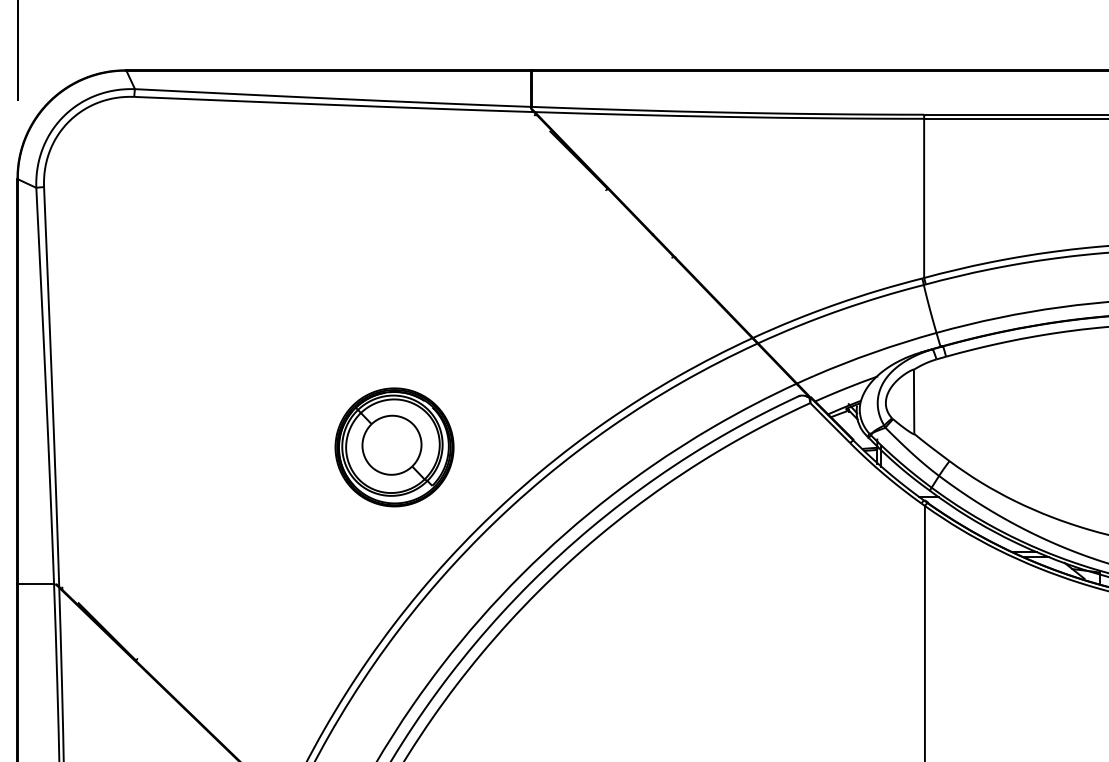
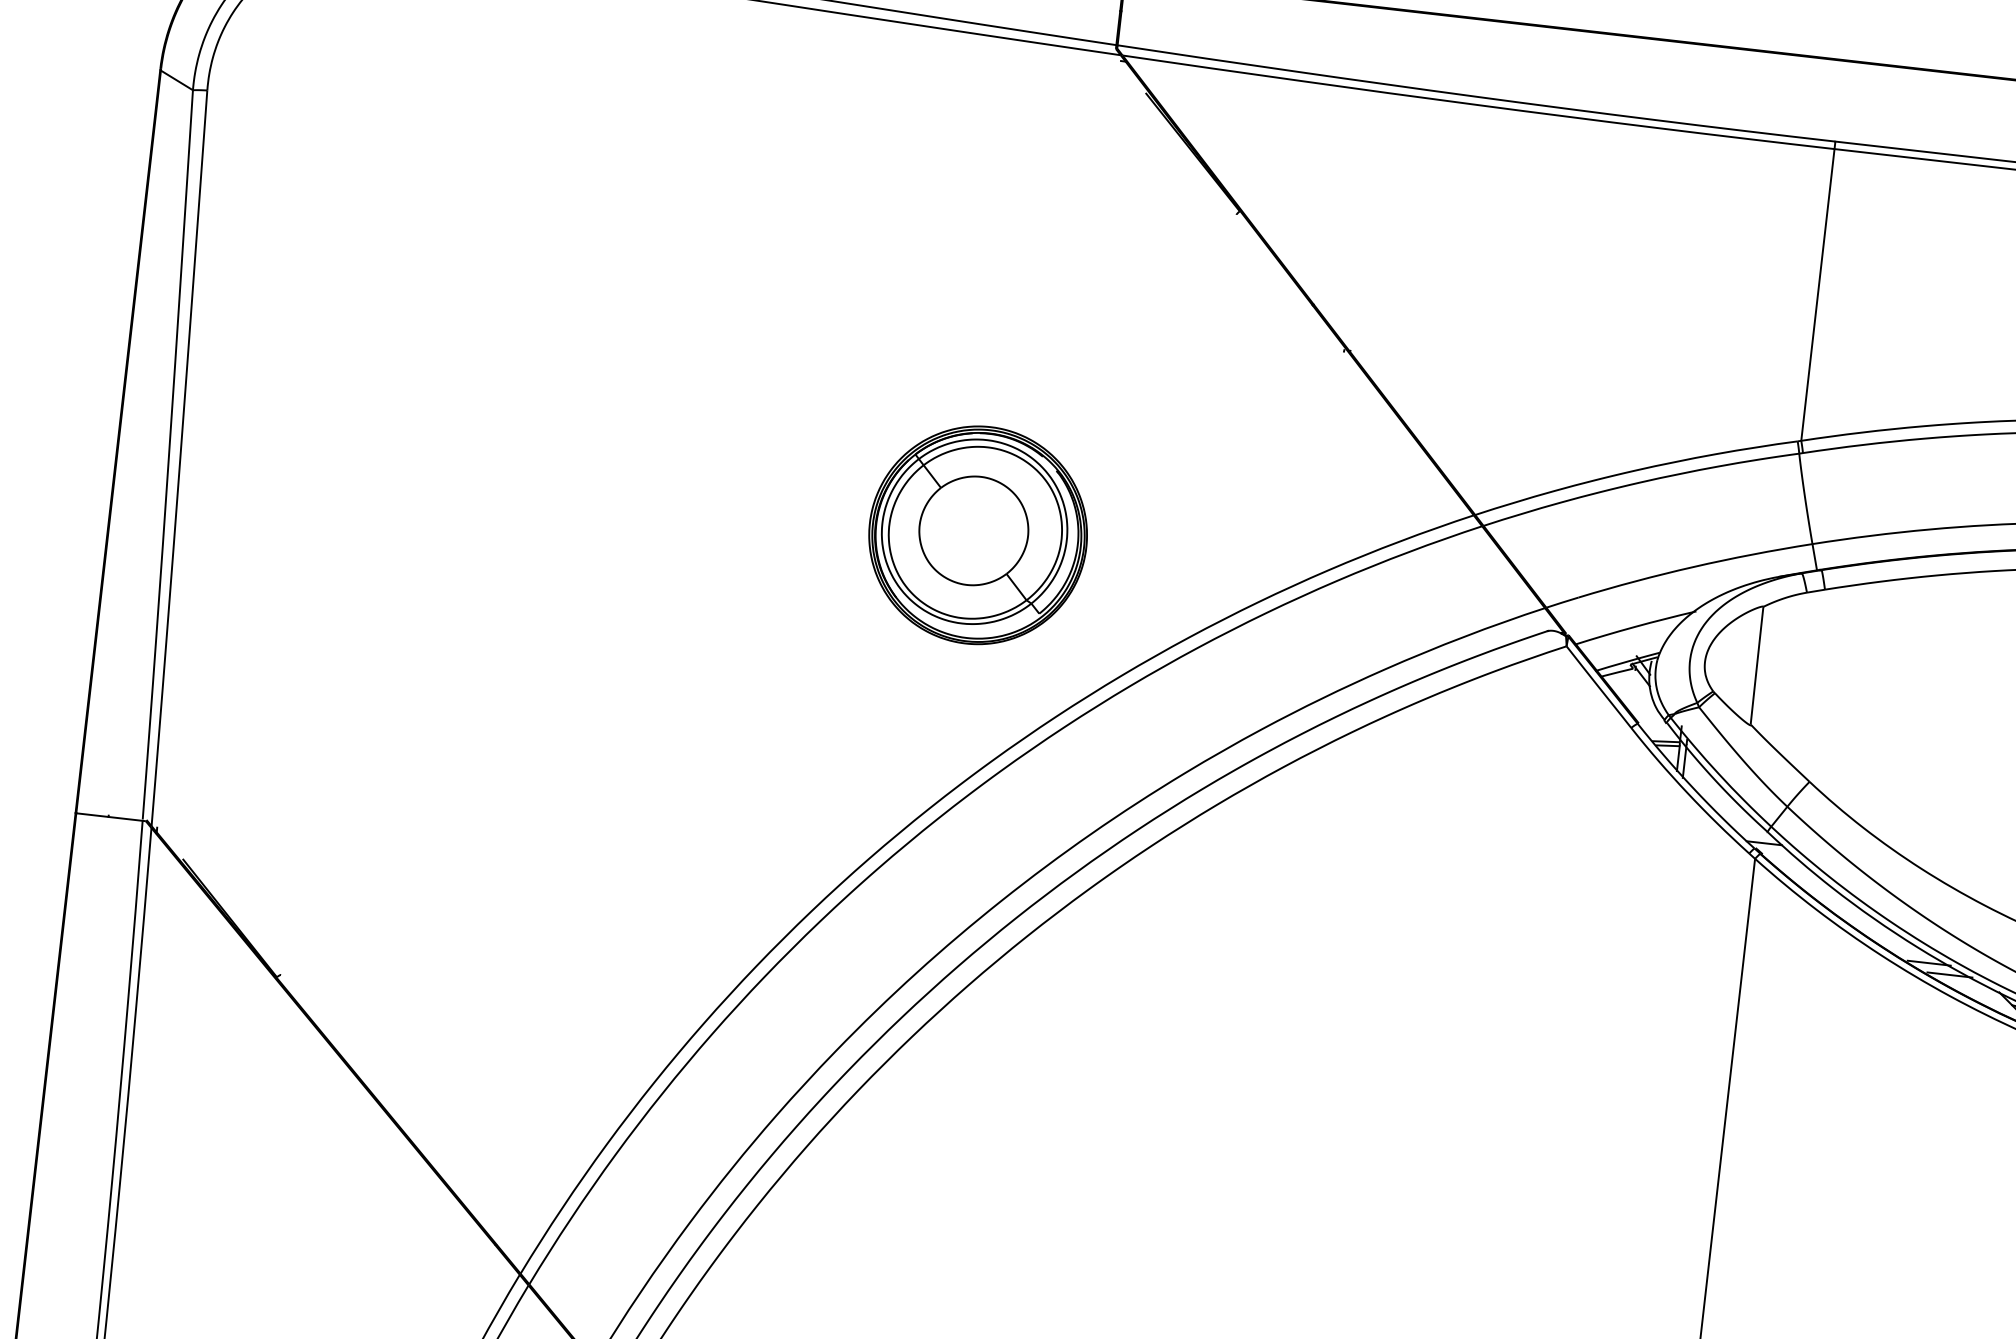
part: (394, 447) -> (977, 535), moved

